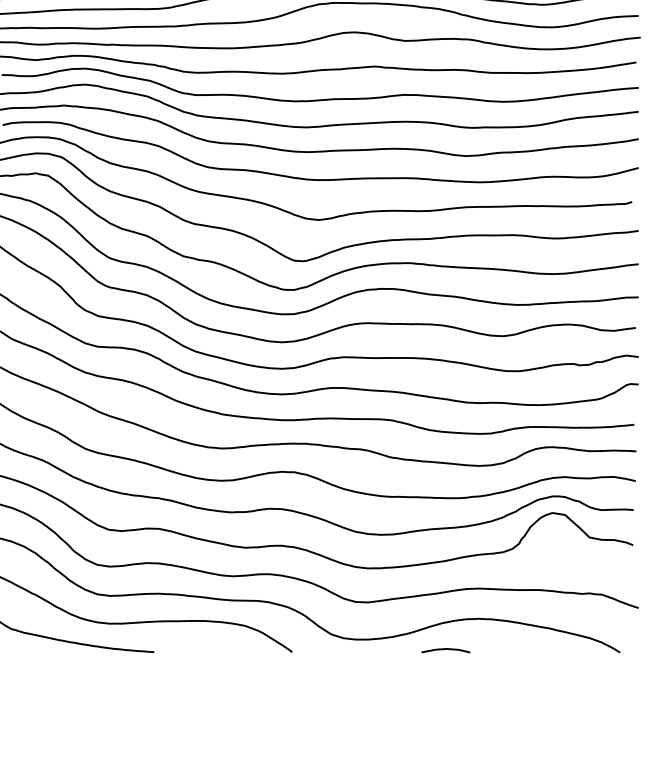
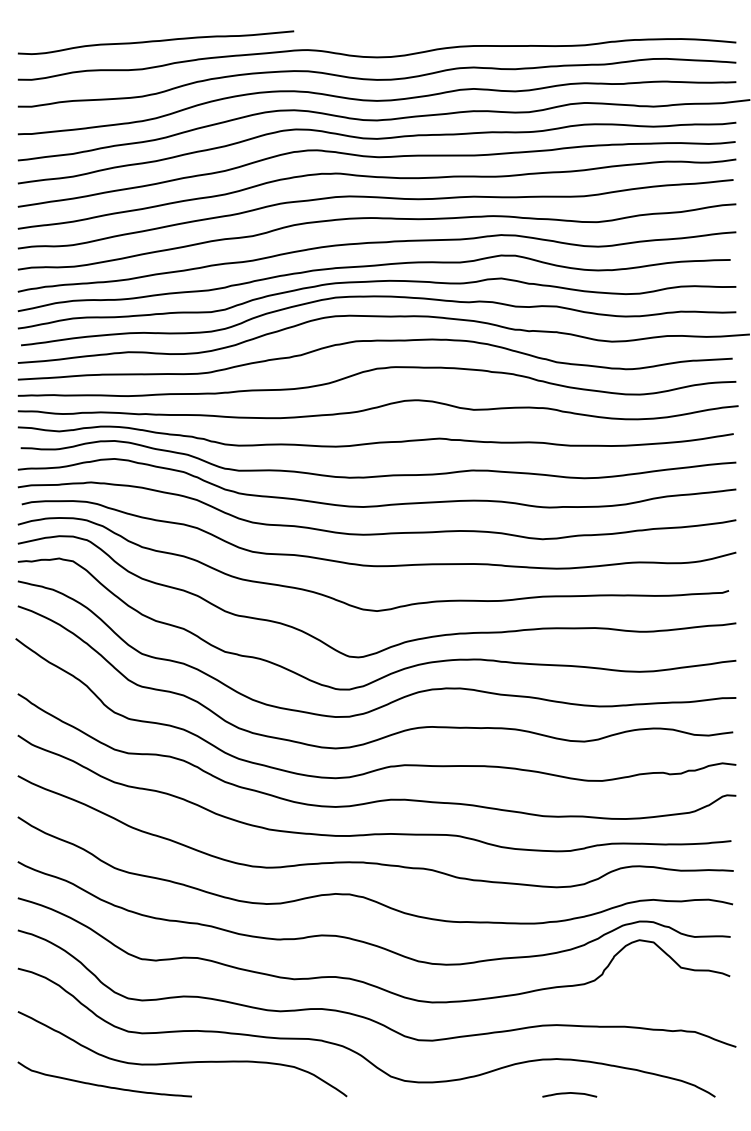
curve: (445, 649) -> (569, 1093), moved

